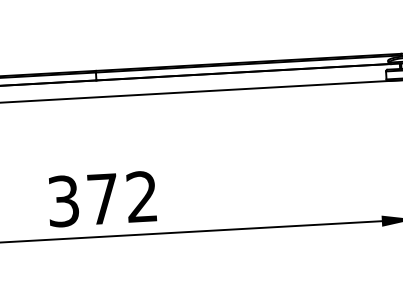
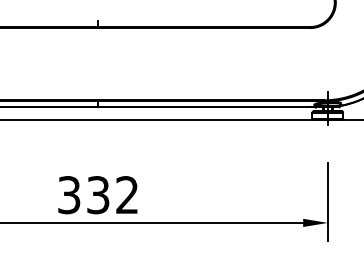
text: (103, 199) -> (98, 195), 372 -> 332

